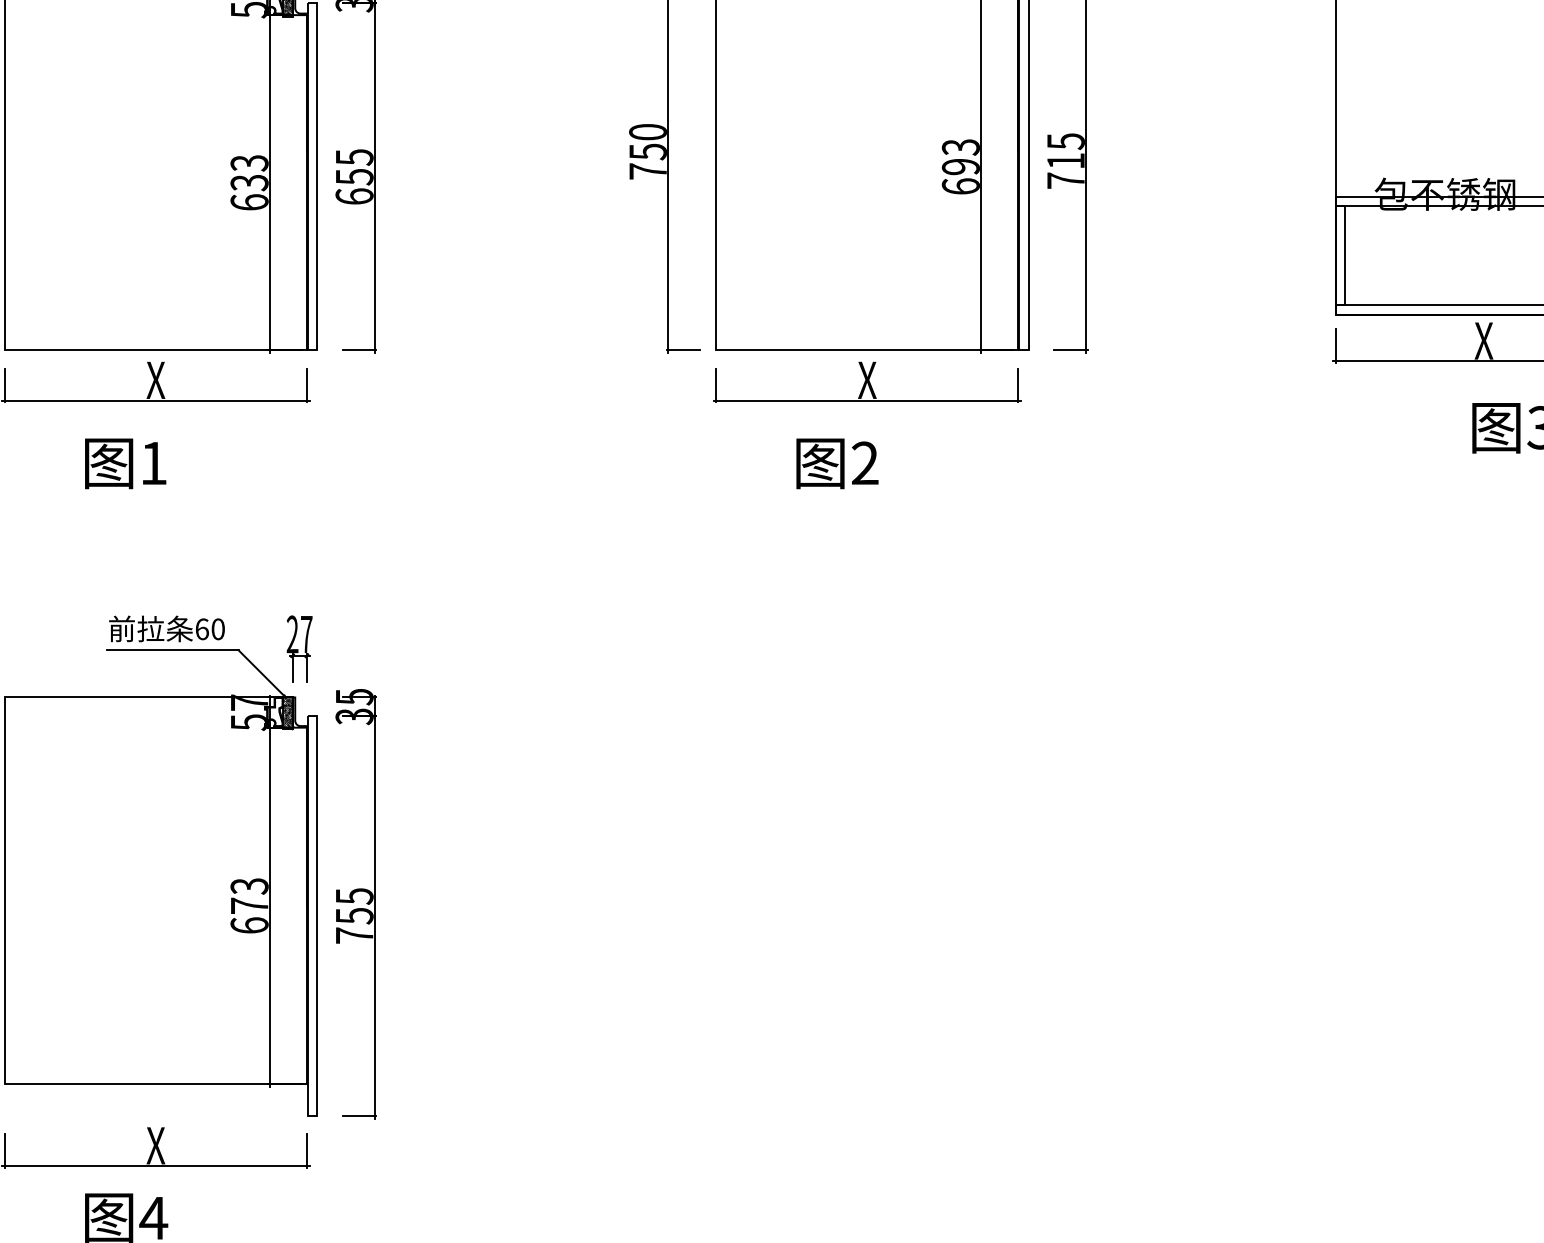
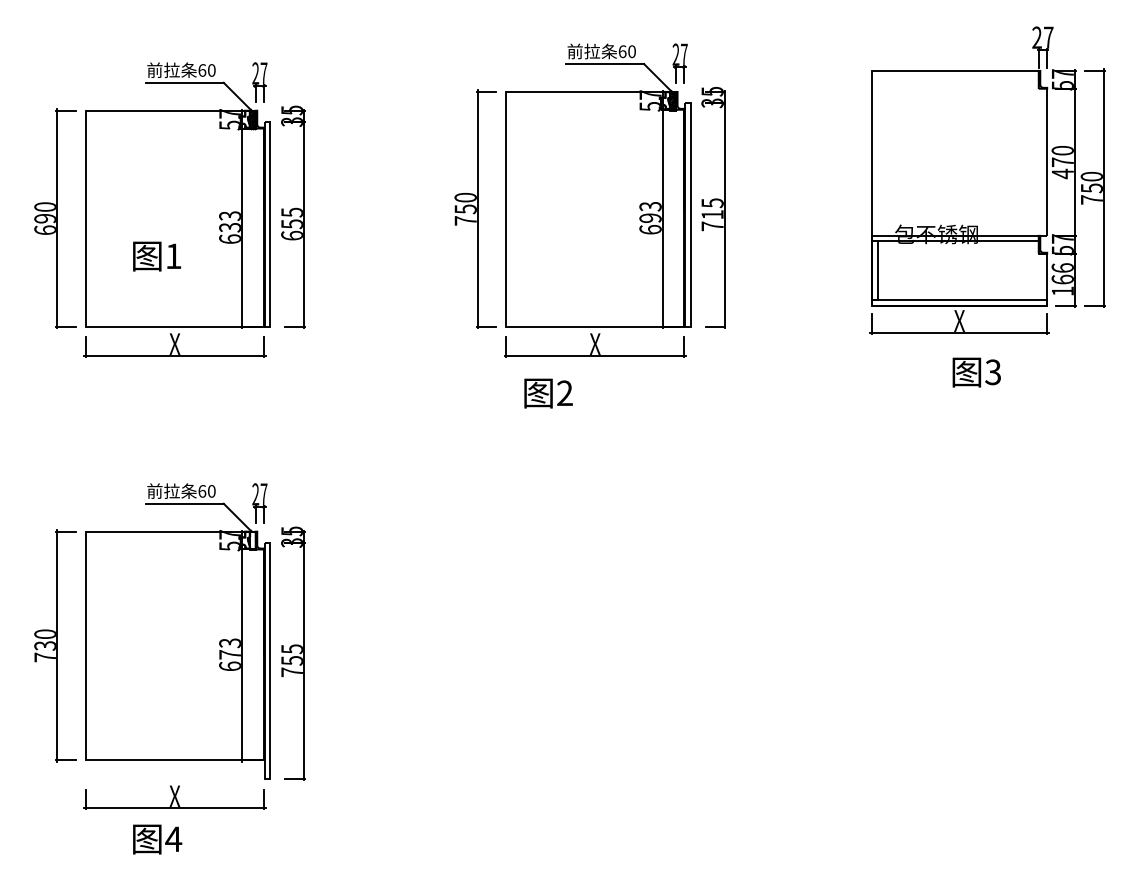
text: (124, 463) -> (156, 256), moved
text: (837, 463) -> (548, 393), moved
hatch: (287, 712) -> (252, 540), removed

